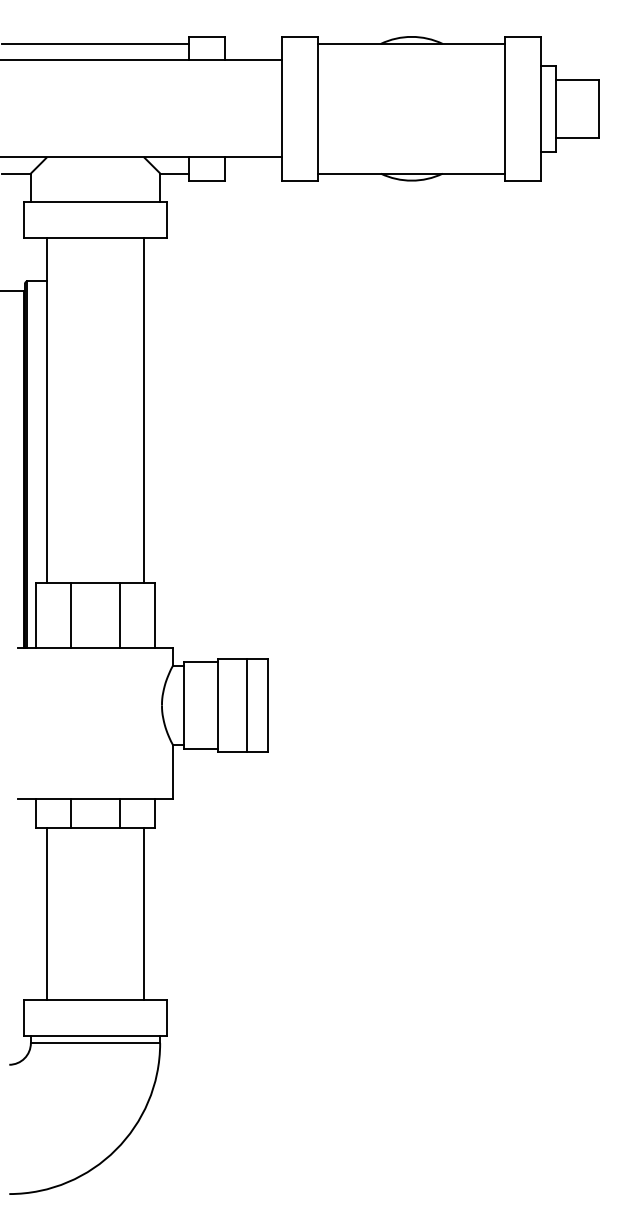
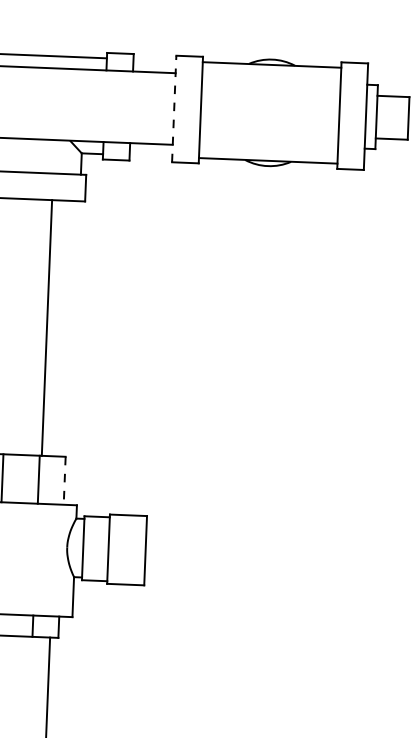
line: (282, 108) -> (174, 108), solid -> dashed
line: (143, 410) -> (46, 327), moved
line: (154, 616) -> (64, 481), solid -> dashed
line: (246, 705) -> (129, 550), removed

